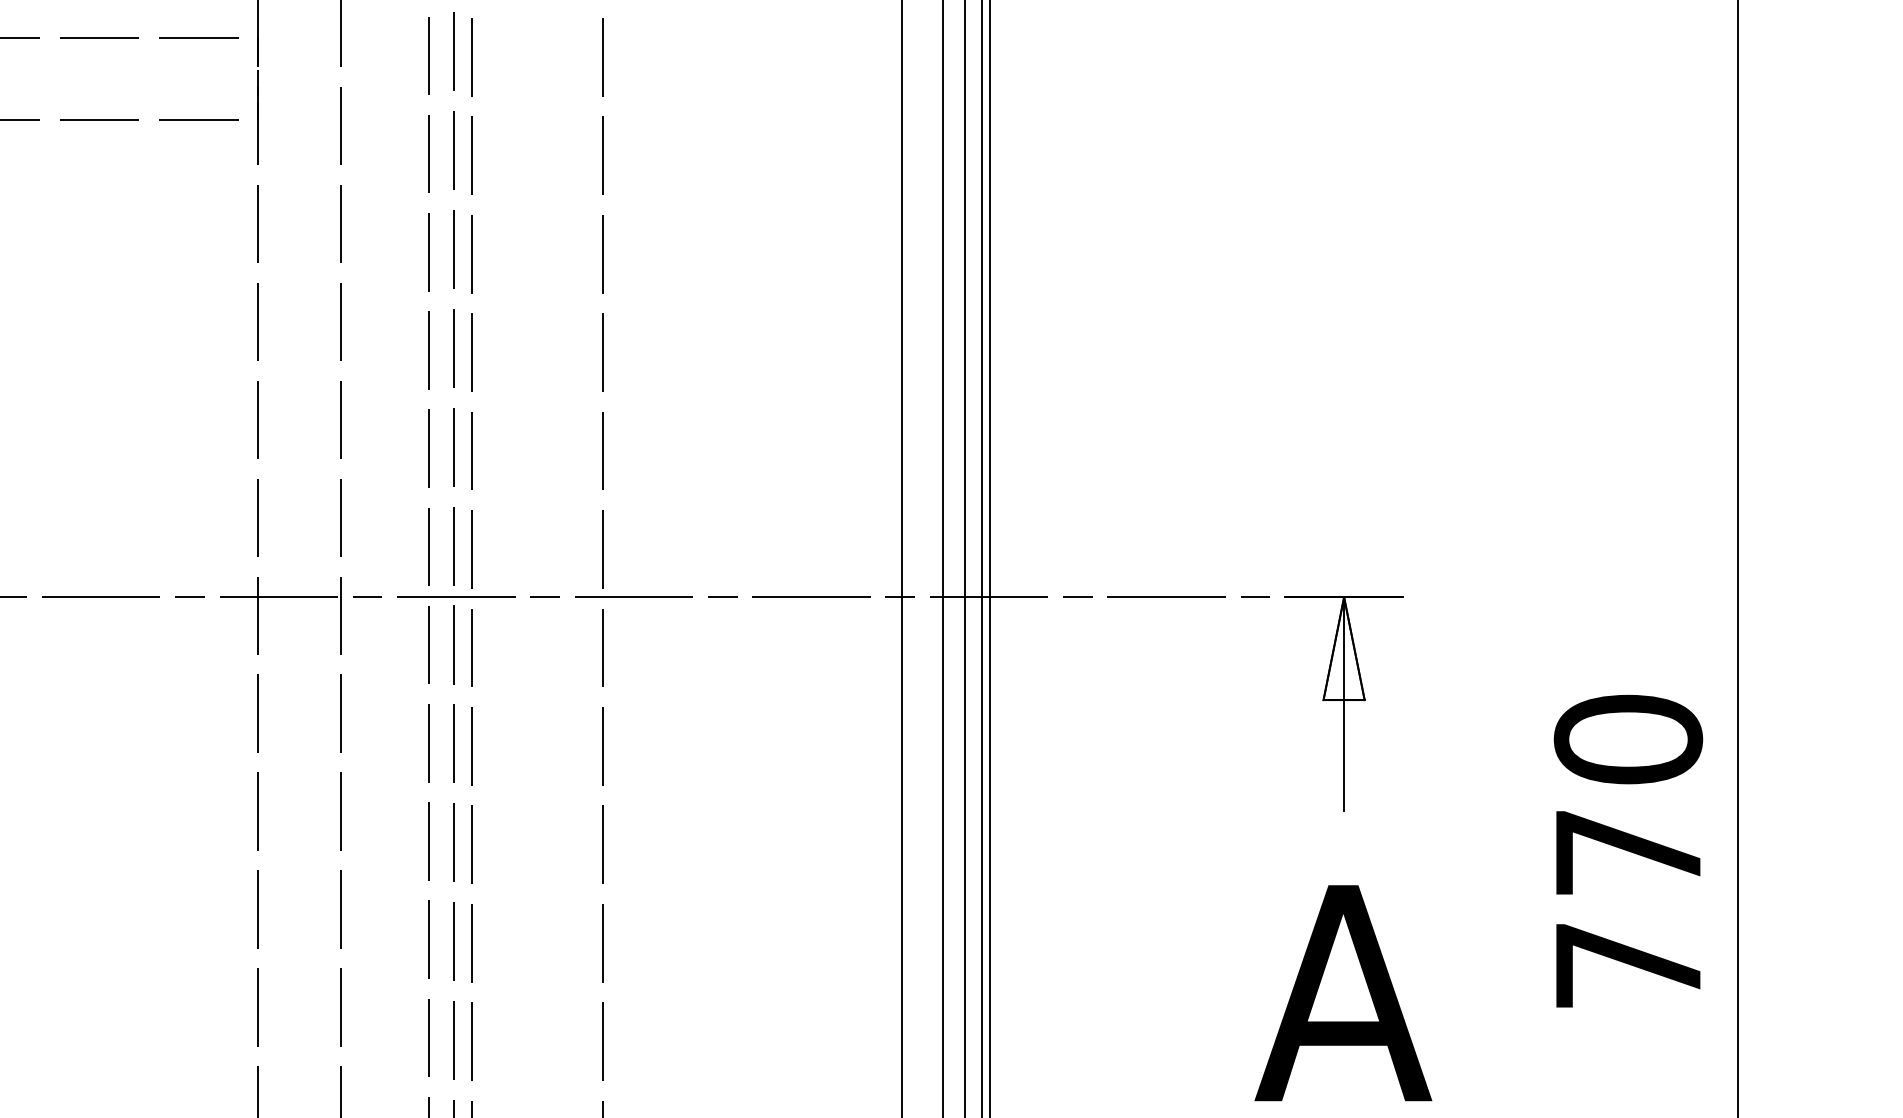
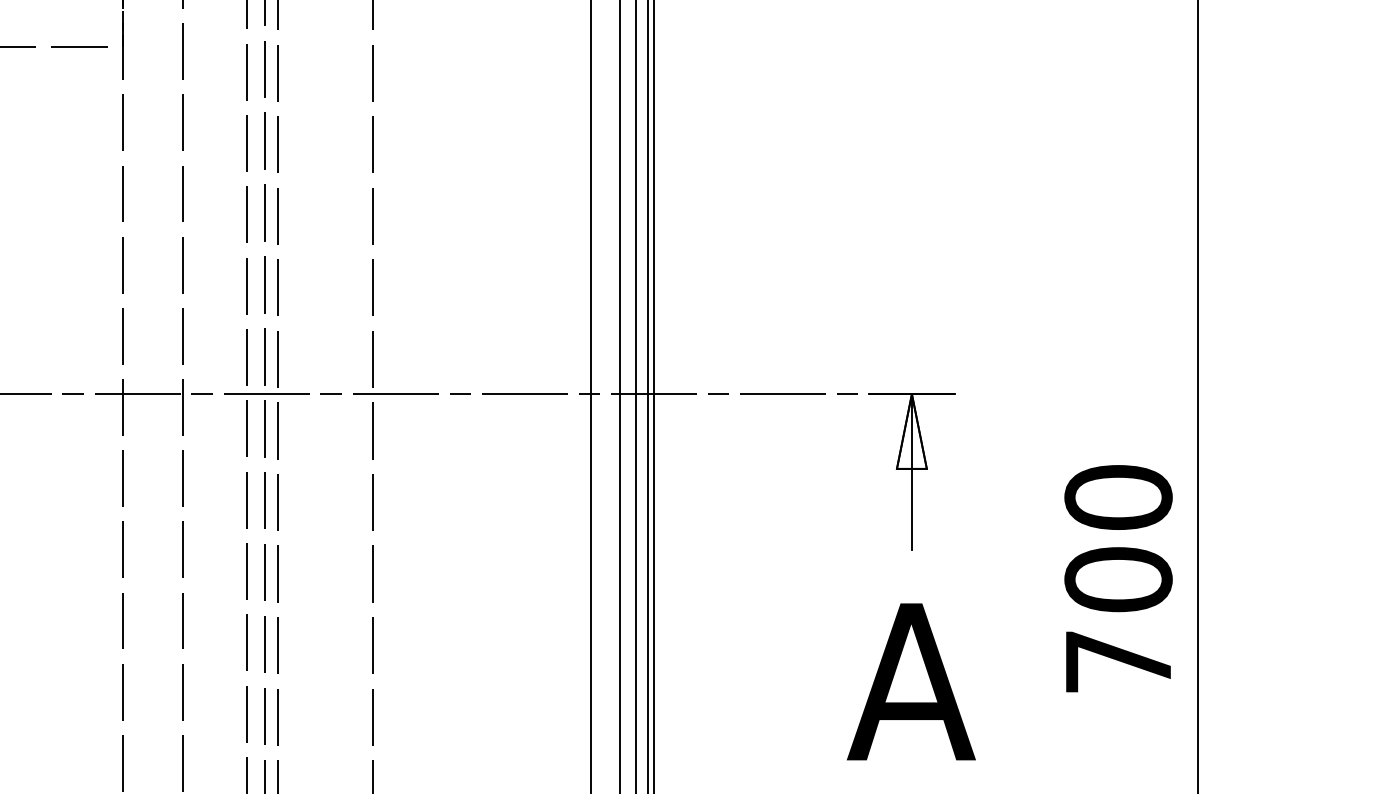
text: (1628, 852) -> (1118, 579), 770 -> 700

